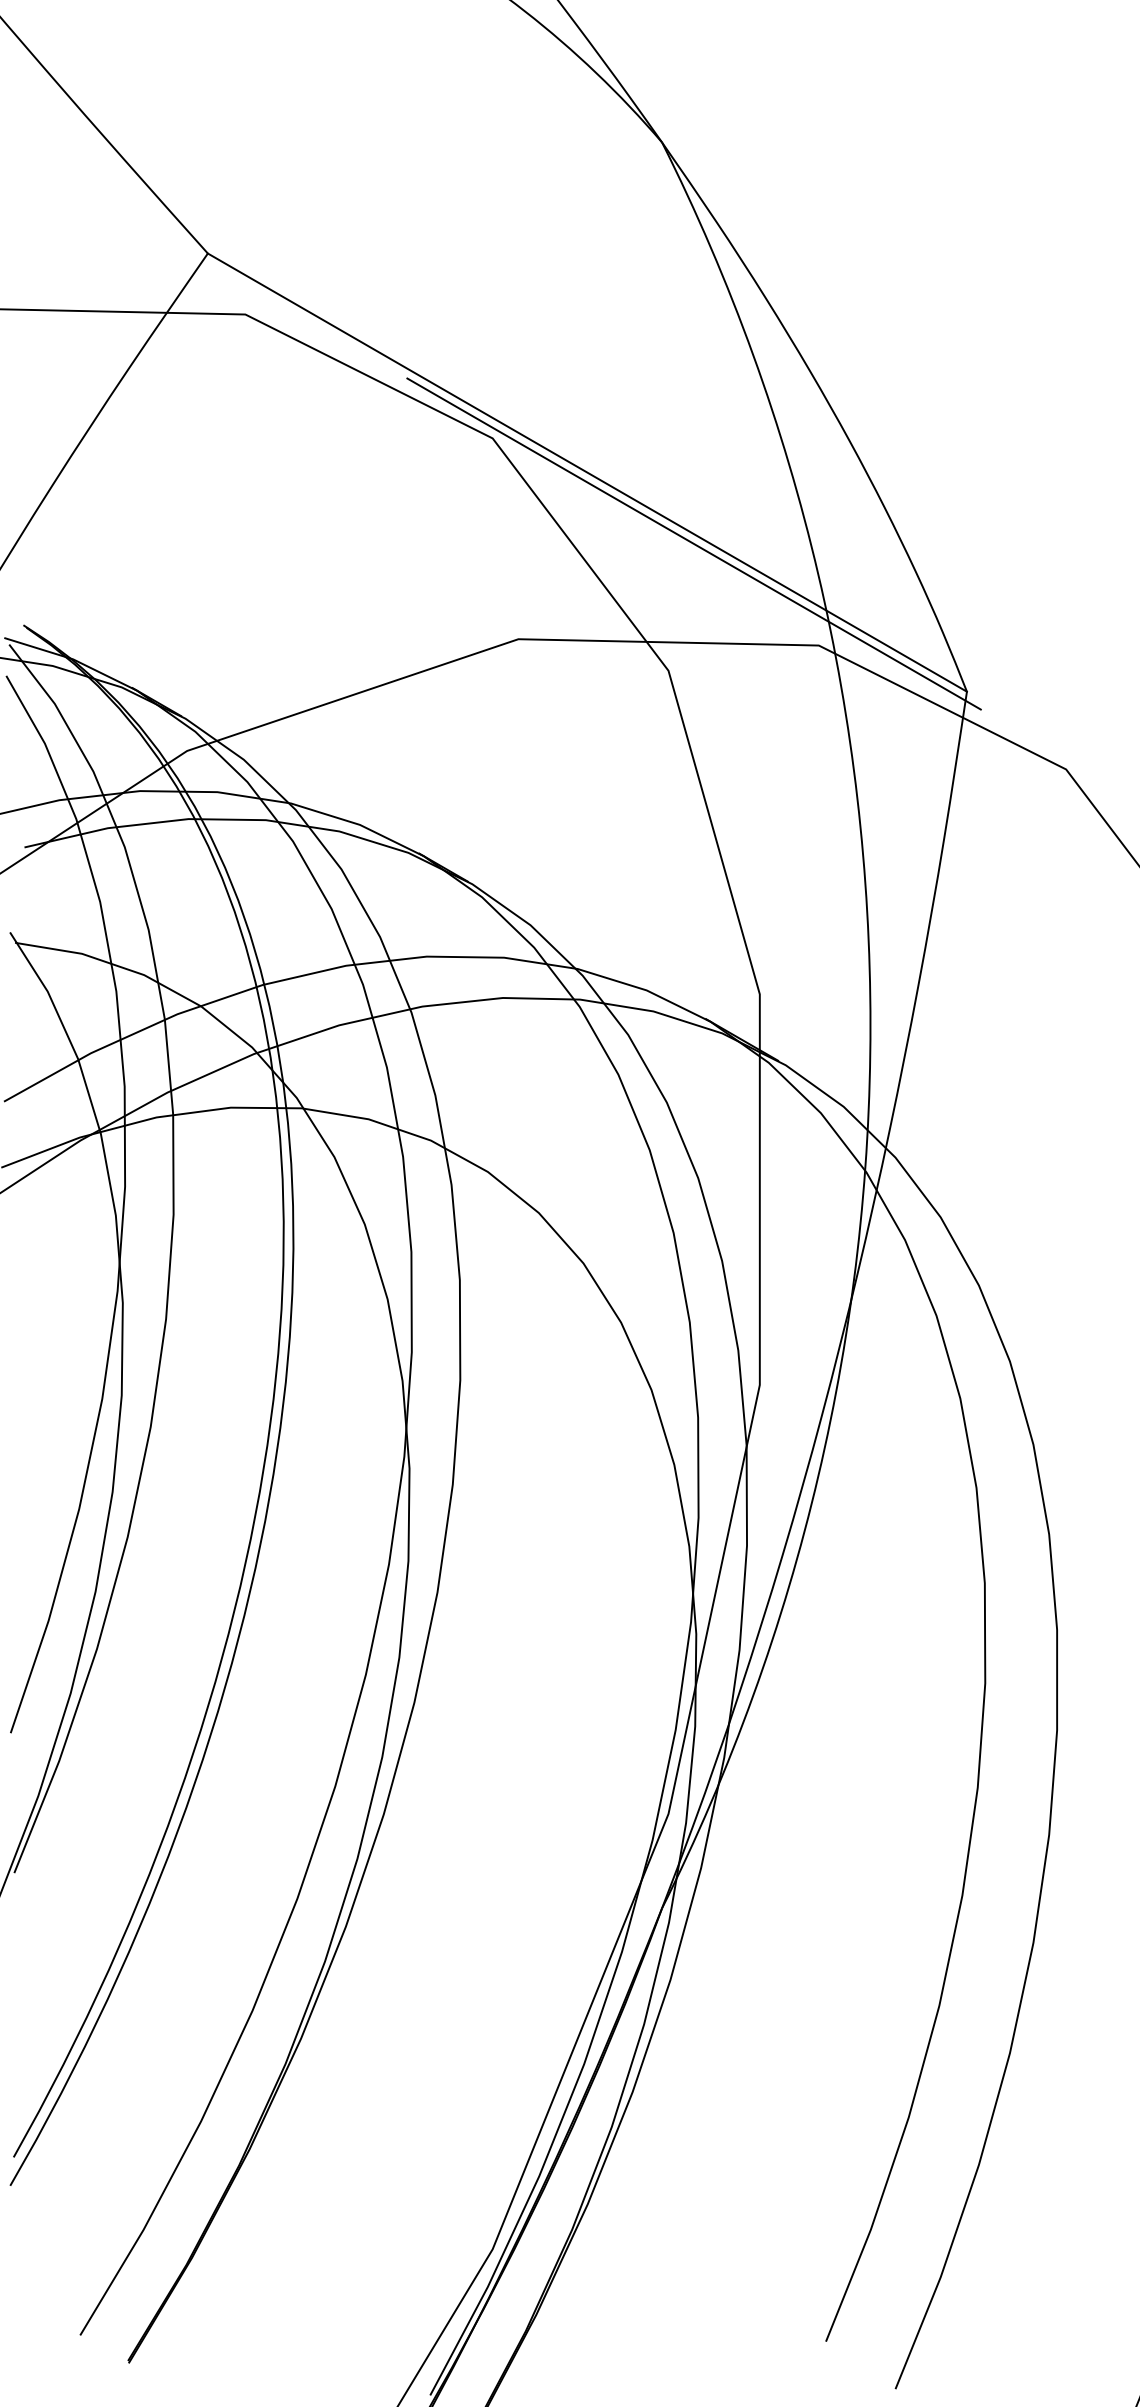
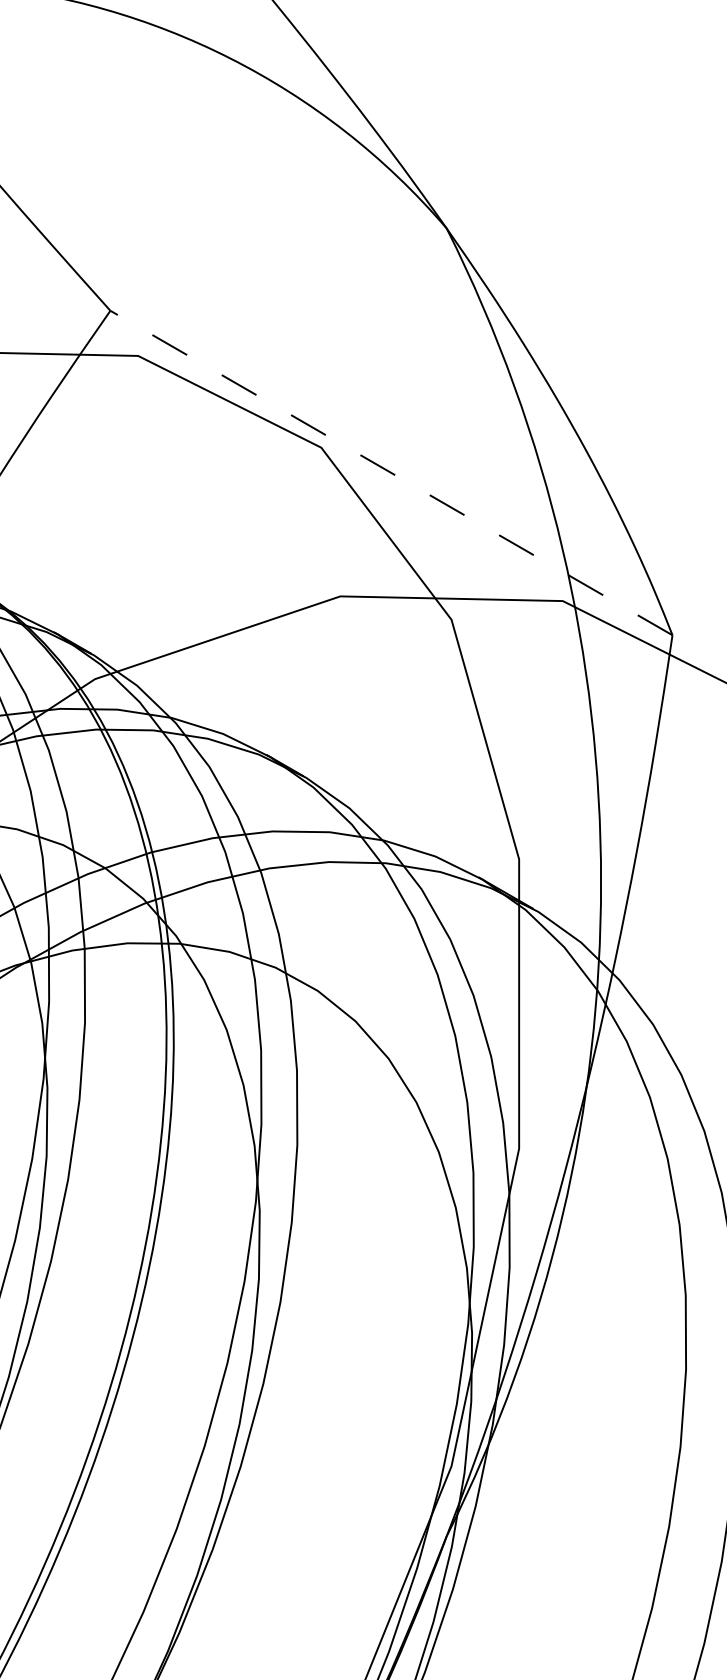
line: (586, 472) -> (390, 472), solid -> dashed
line: (693, 543) -> (470, 525), removed

